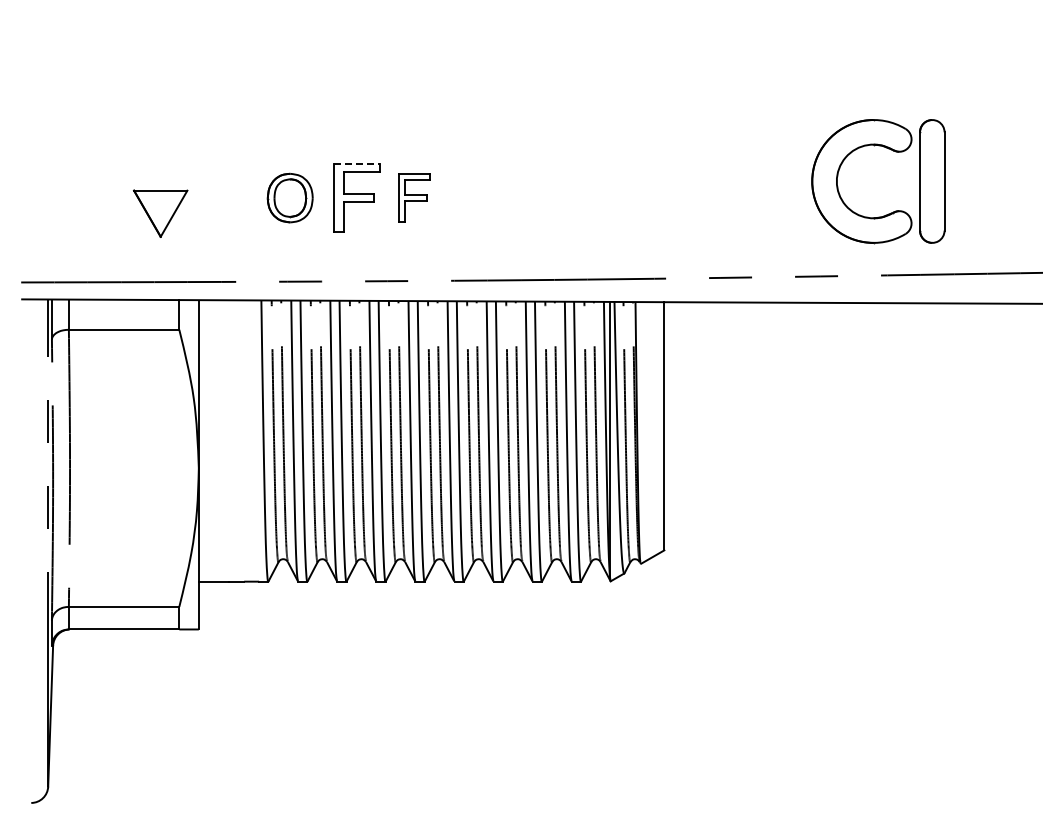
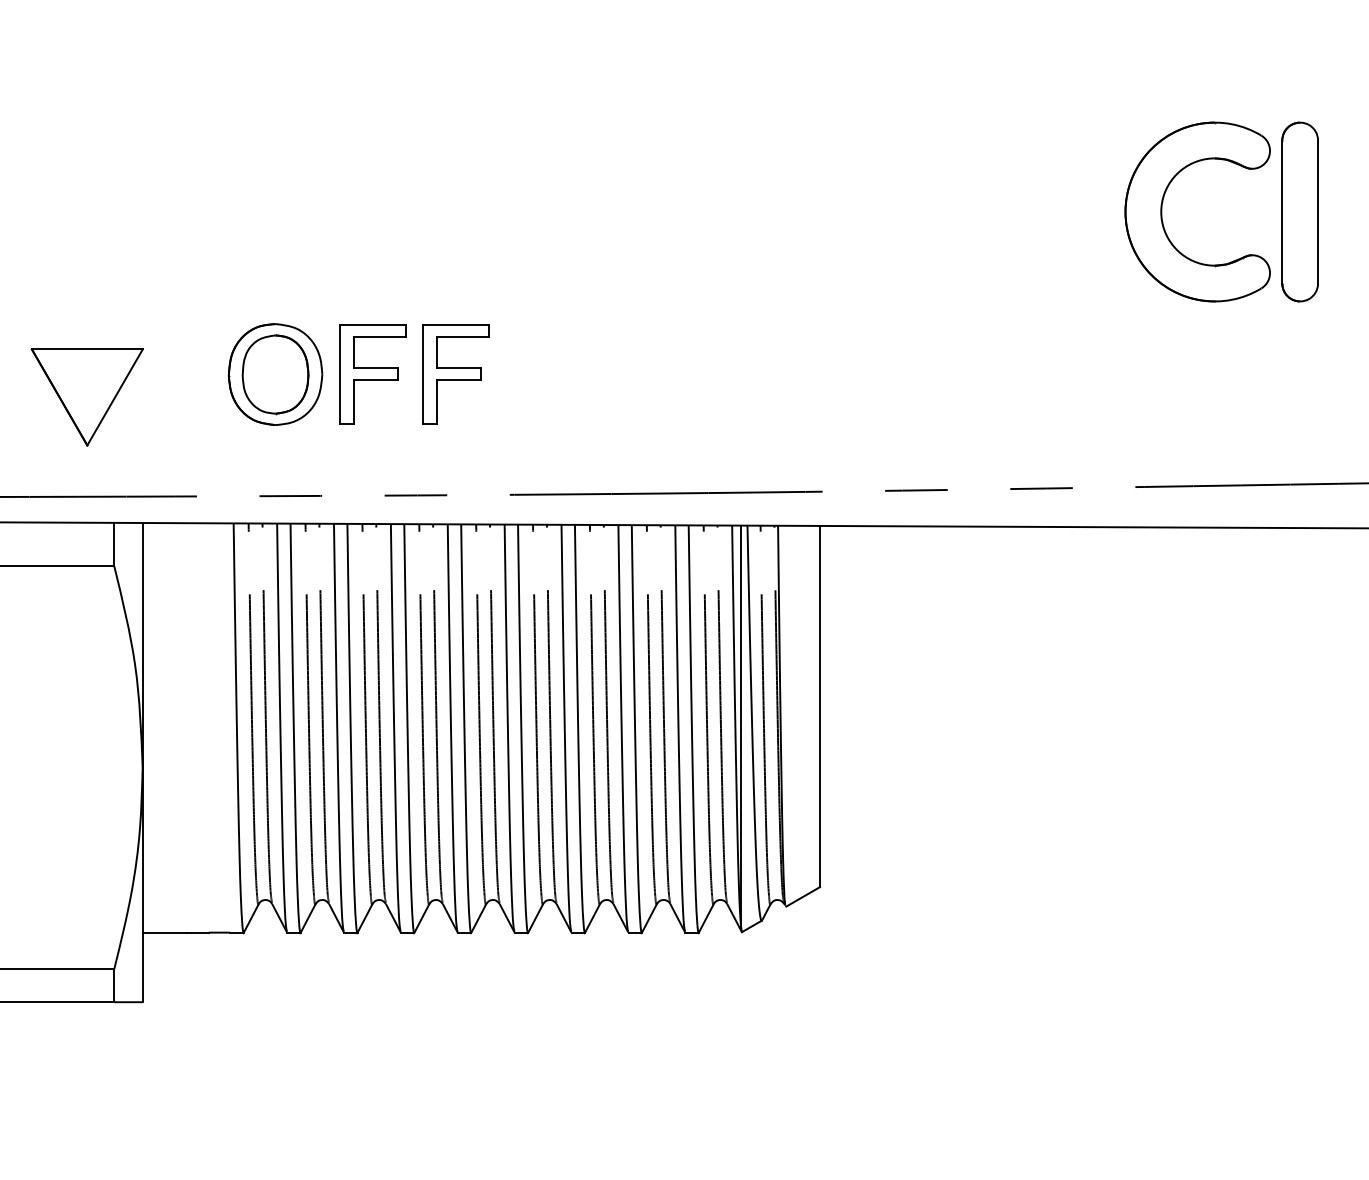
line: (357, 164) -> (373, 325), dashed -> solid
part: (290, 197) -> (276, 373), size x1.43
part: (414, 197) -> (456, 373), size x1.43
part: (890, 212) -> (1239, 257), moved
part: (160, 213) -> (86, 396), size x1.43

